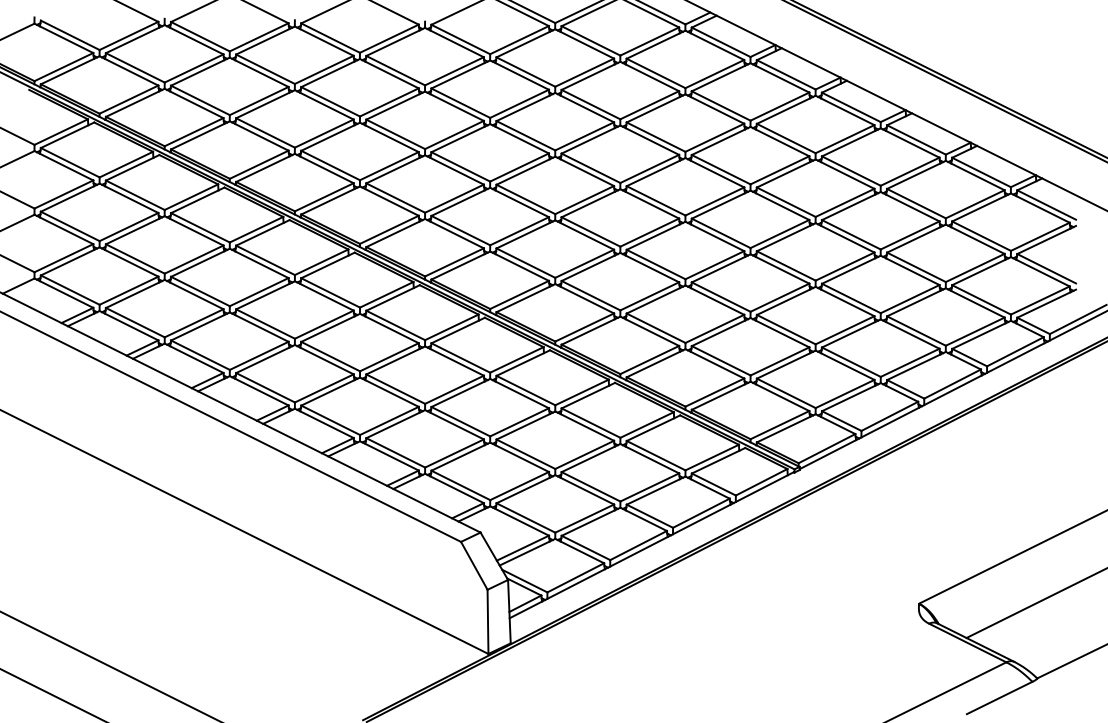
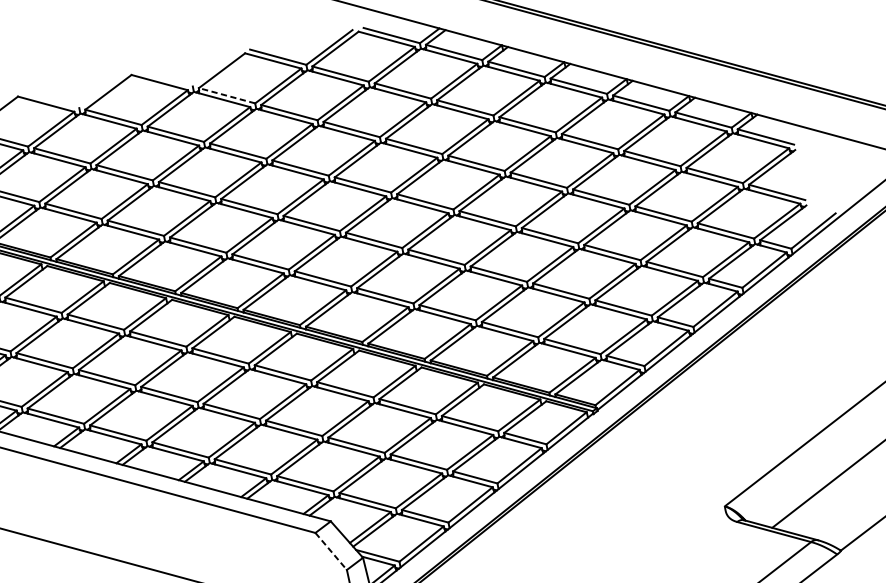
line: (460, 39) -> (226, 95), solid -> dashed
line: (474, 566) -> (331, 551), solid -> dashed

